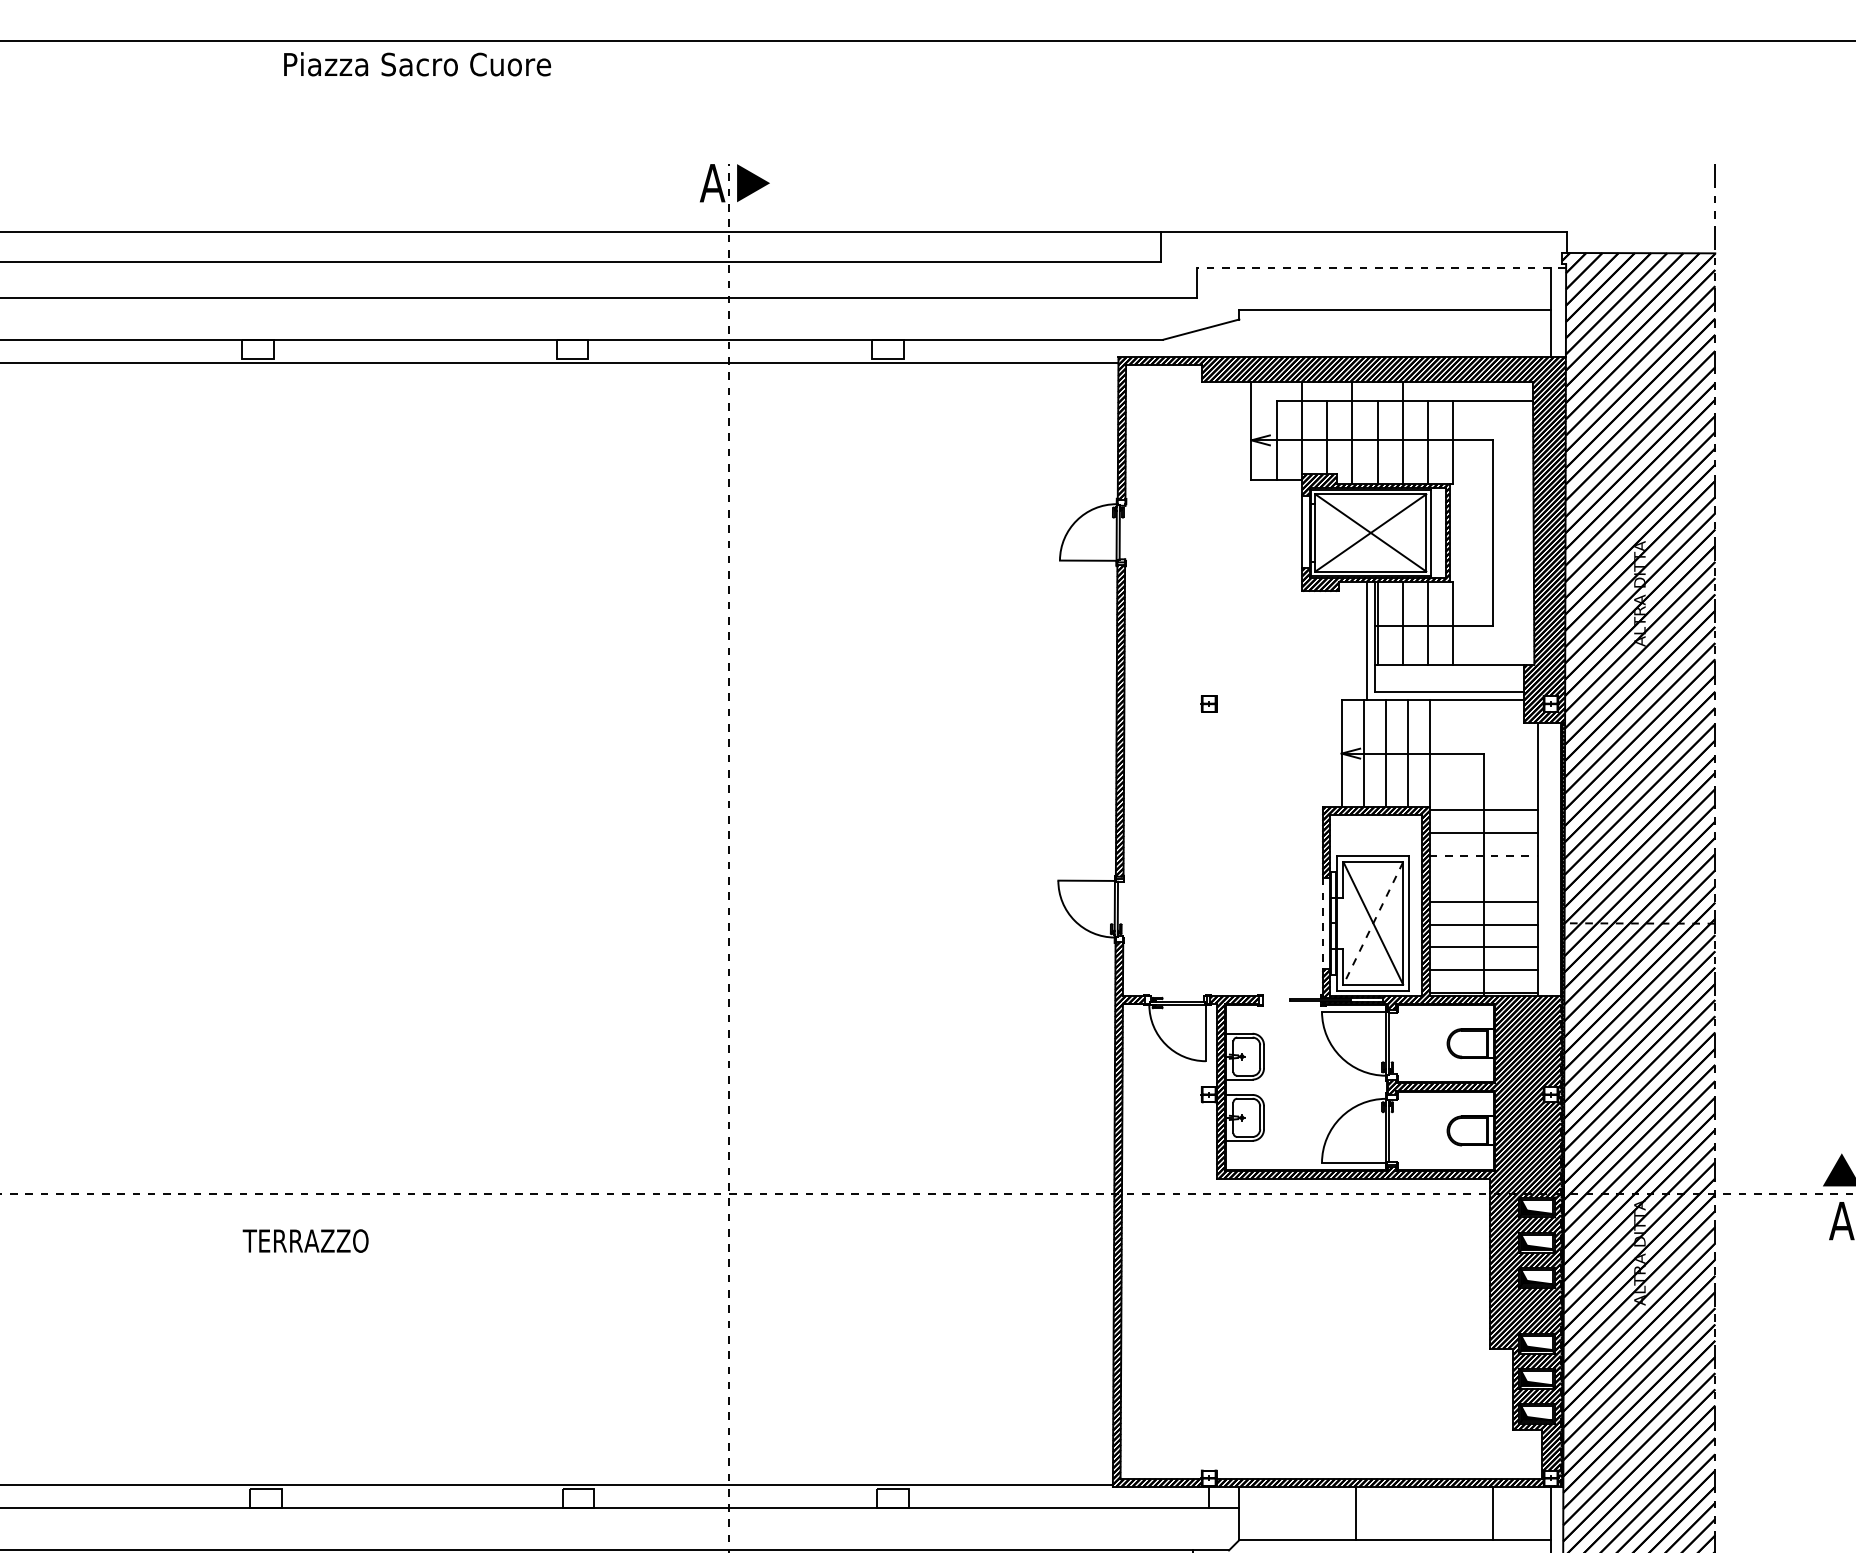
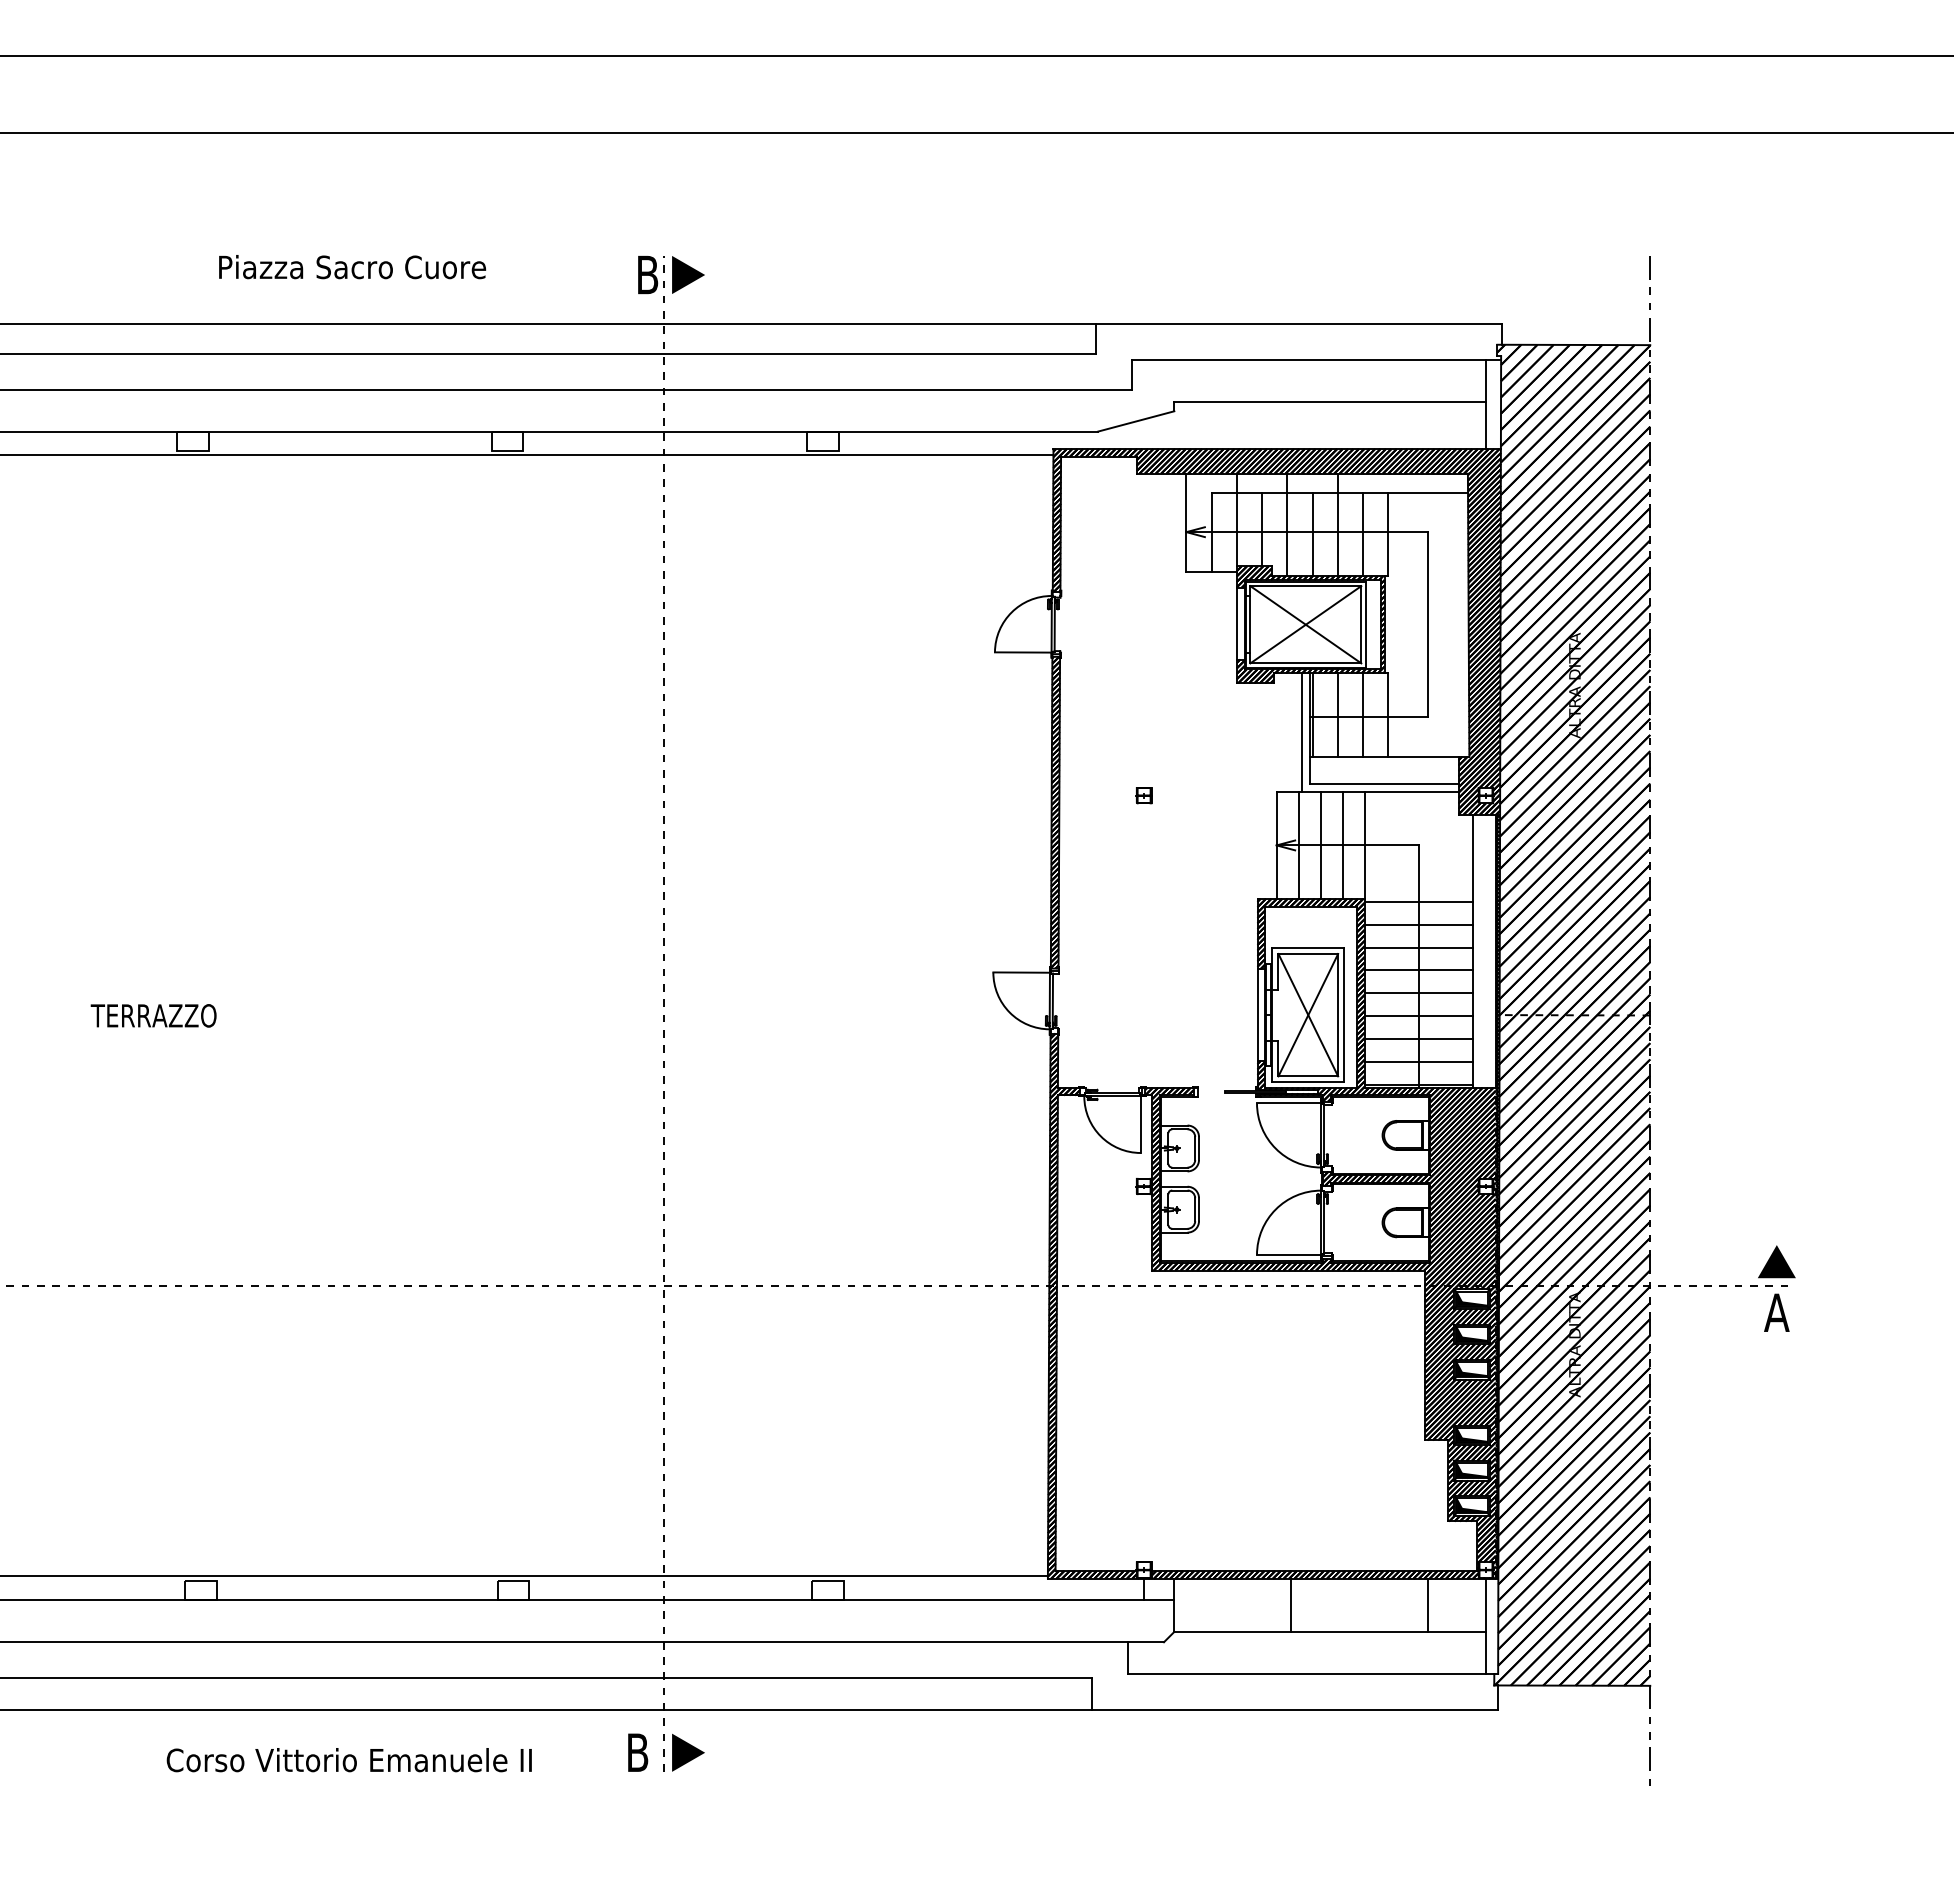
text: (417, 64) -> (352, 267), moved
text: (712, 182) -> (647, 274), A -> B
line: (1381, 268) -> (1316, 360), dashed -> solid
line: (1484, 855) -> (1419, 947), dashed -> solid
line: (1483, 878) -> (1418, 970), added
line: (1322, 923) -> (1257, 1015), dashed -> solid
line: (1373, 923) -> (1308, 1015), dashed -> solid
text: (305, 1240) -> (153, 1015), moved

